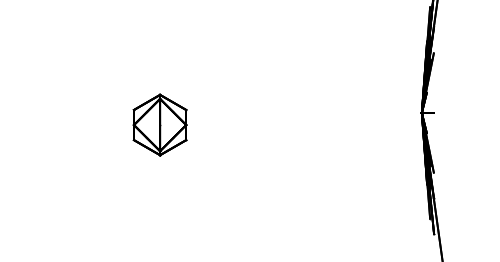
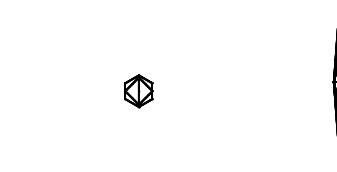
part: (159, 124) -> (138, 90), size x0.7

